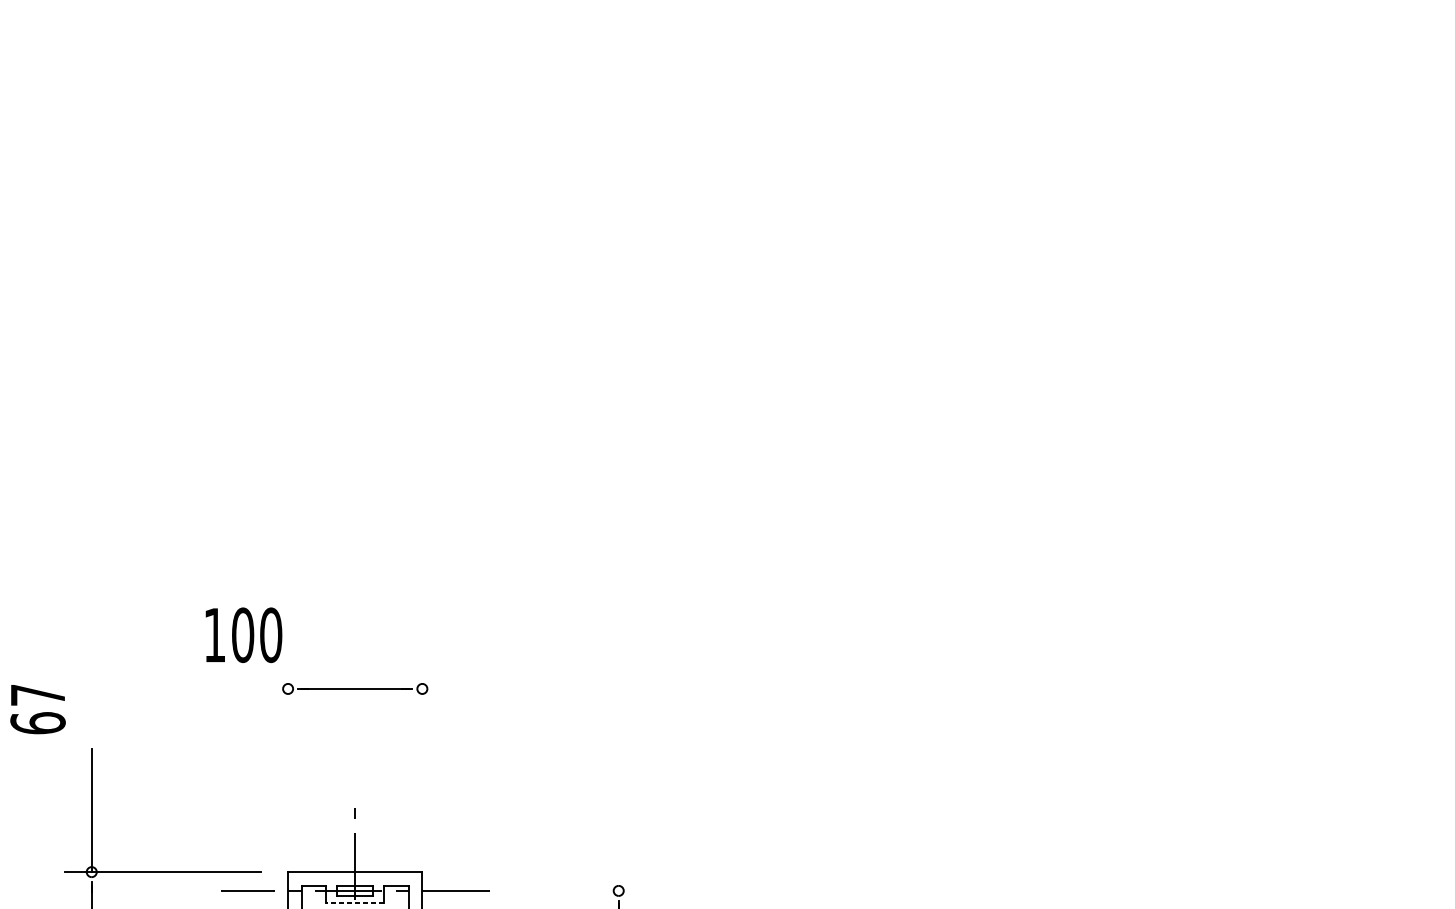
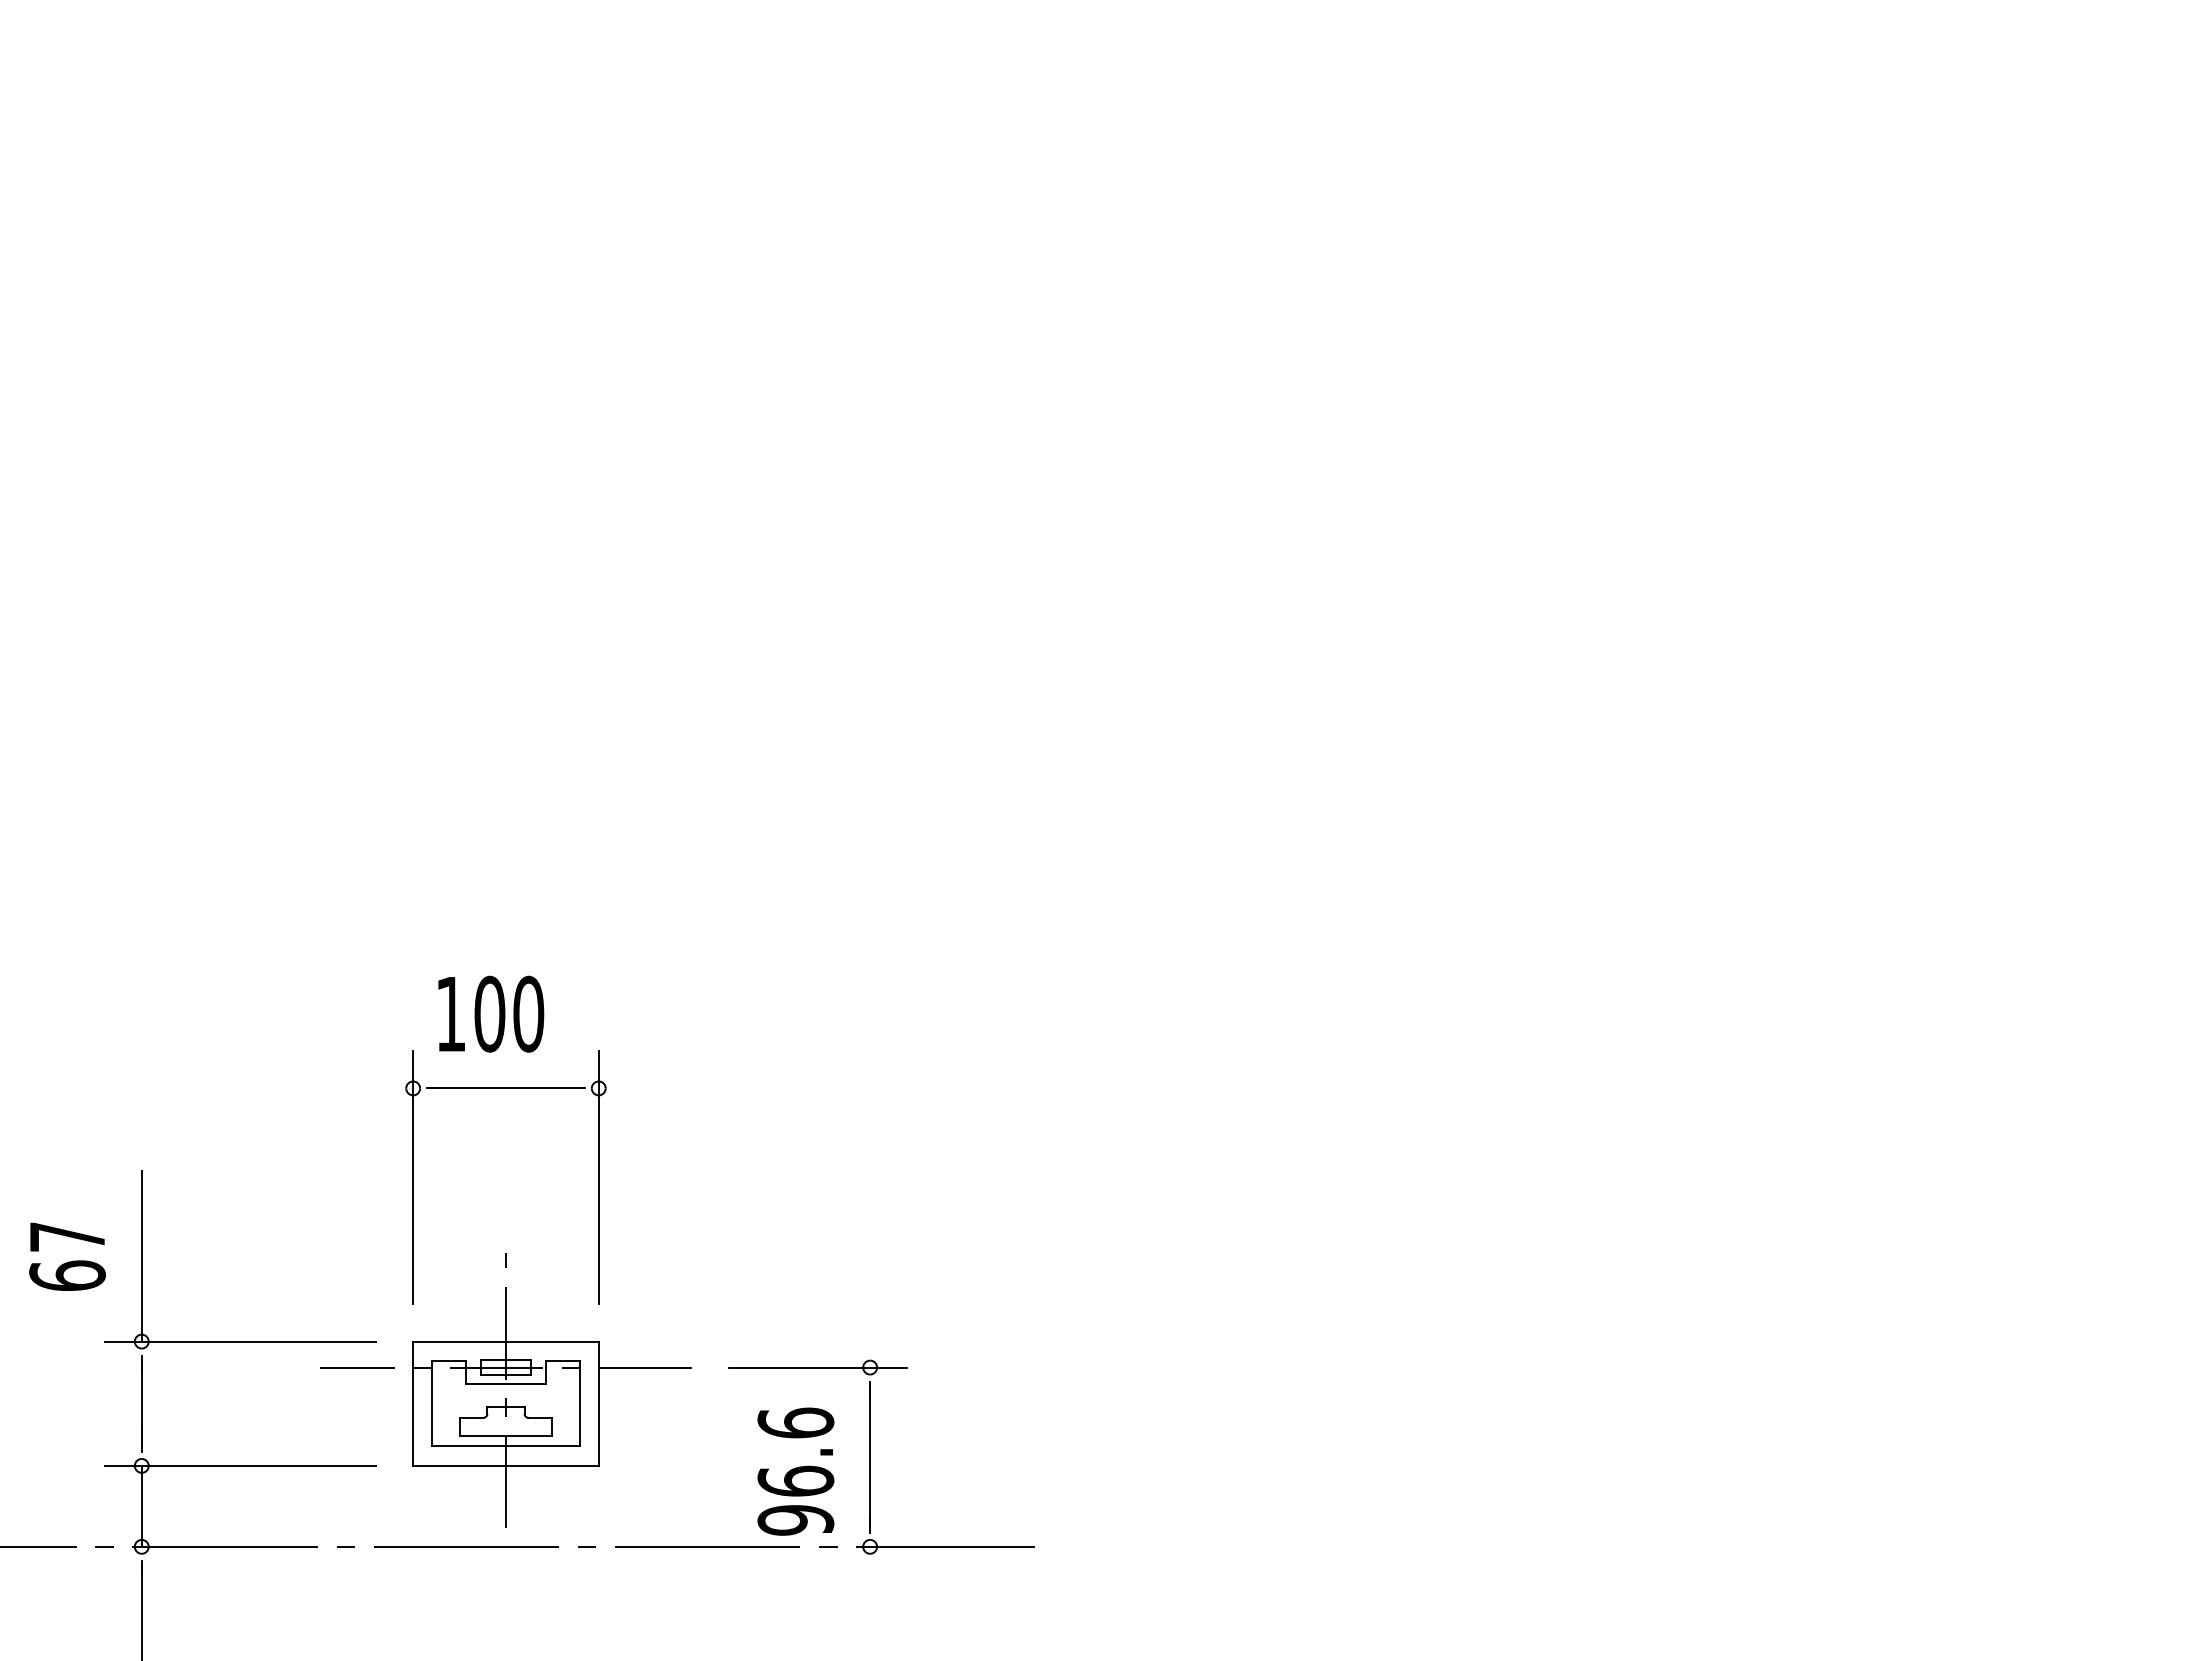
text: (244, 634) -> (491, 1013), moved
text: (38, 709) -> (67, 1256), moved
line: (288, 753) -> (413, 1177), added
line: (422, 753) -> (598, 1177), added
line: (580, 890) -> (817, 1367), added
line: (354, 903) -> (505, 1384), dashed -> solid

